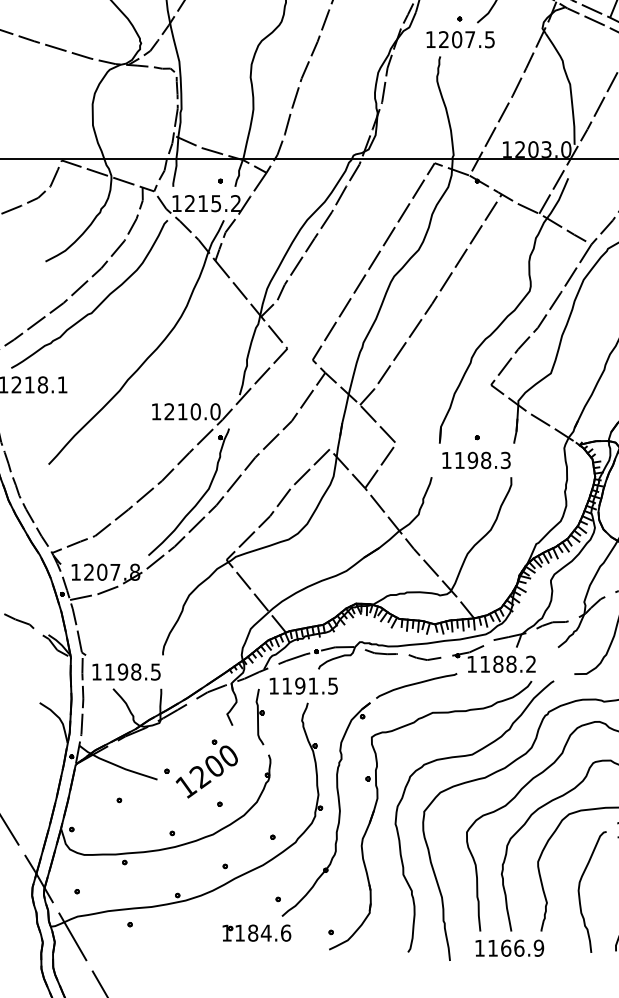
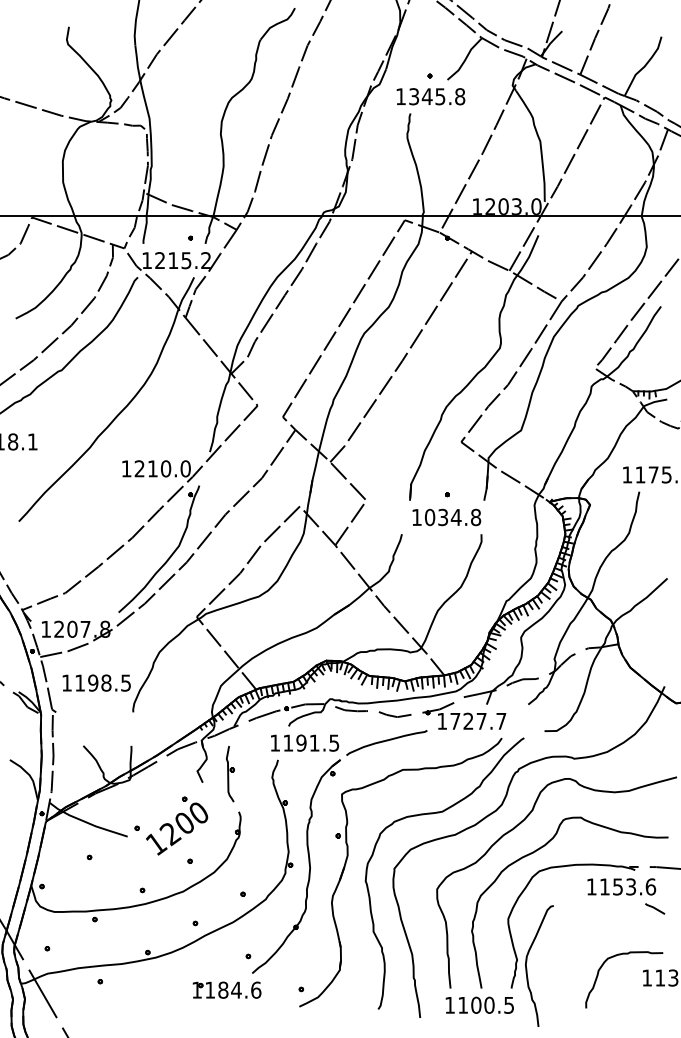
text: (467, 39) -> (437, 96), 1207.5 -> 1345.8
text: (482, 460) -> (452, 517), 1198.3 -> 1034.8
text: (508, 663) -> (478, 720), 1188.2 -> 1727.7
text: (126, 671) -> (96, 682), moved
text: (304, 685) -> (305, 742), moved
curve: (580, 894) -> (527, 968), moved
text: (522, 947) -> (492, 1004), 1166.9 -> 1100.5

